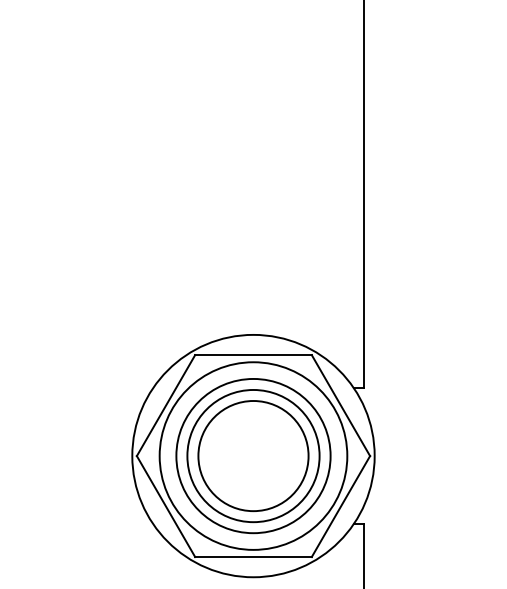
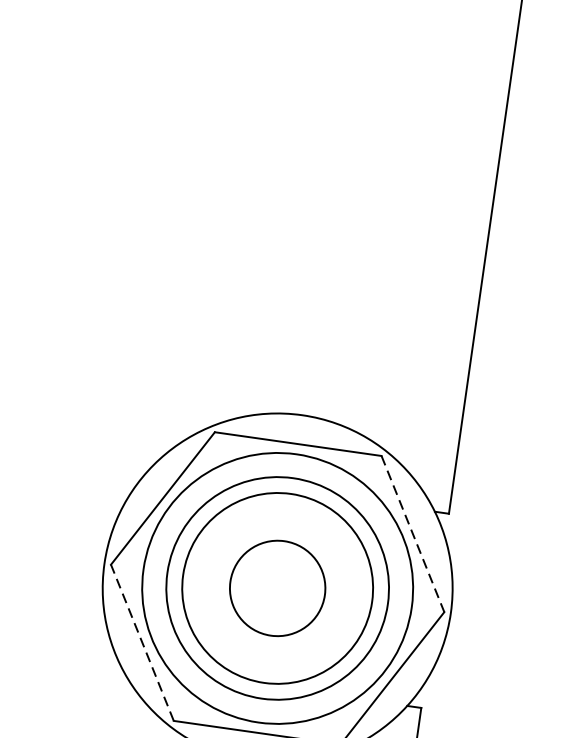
line: (341, 406) -> (413, 535), solid -> dashed
circle: (253, 456) -> (277, 589), size x0.6
line: (165, 506) -> (141, 642), solid -> dashed

